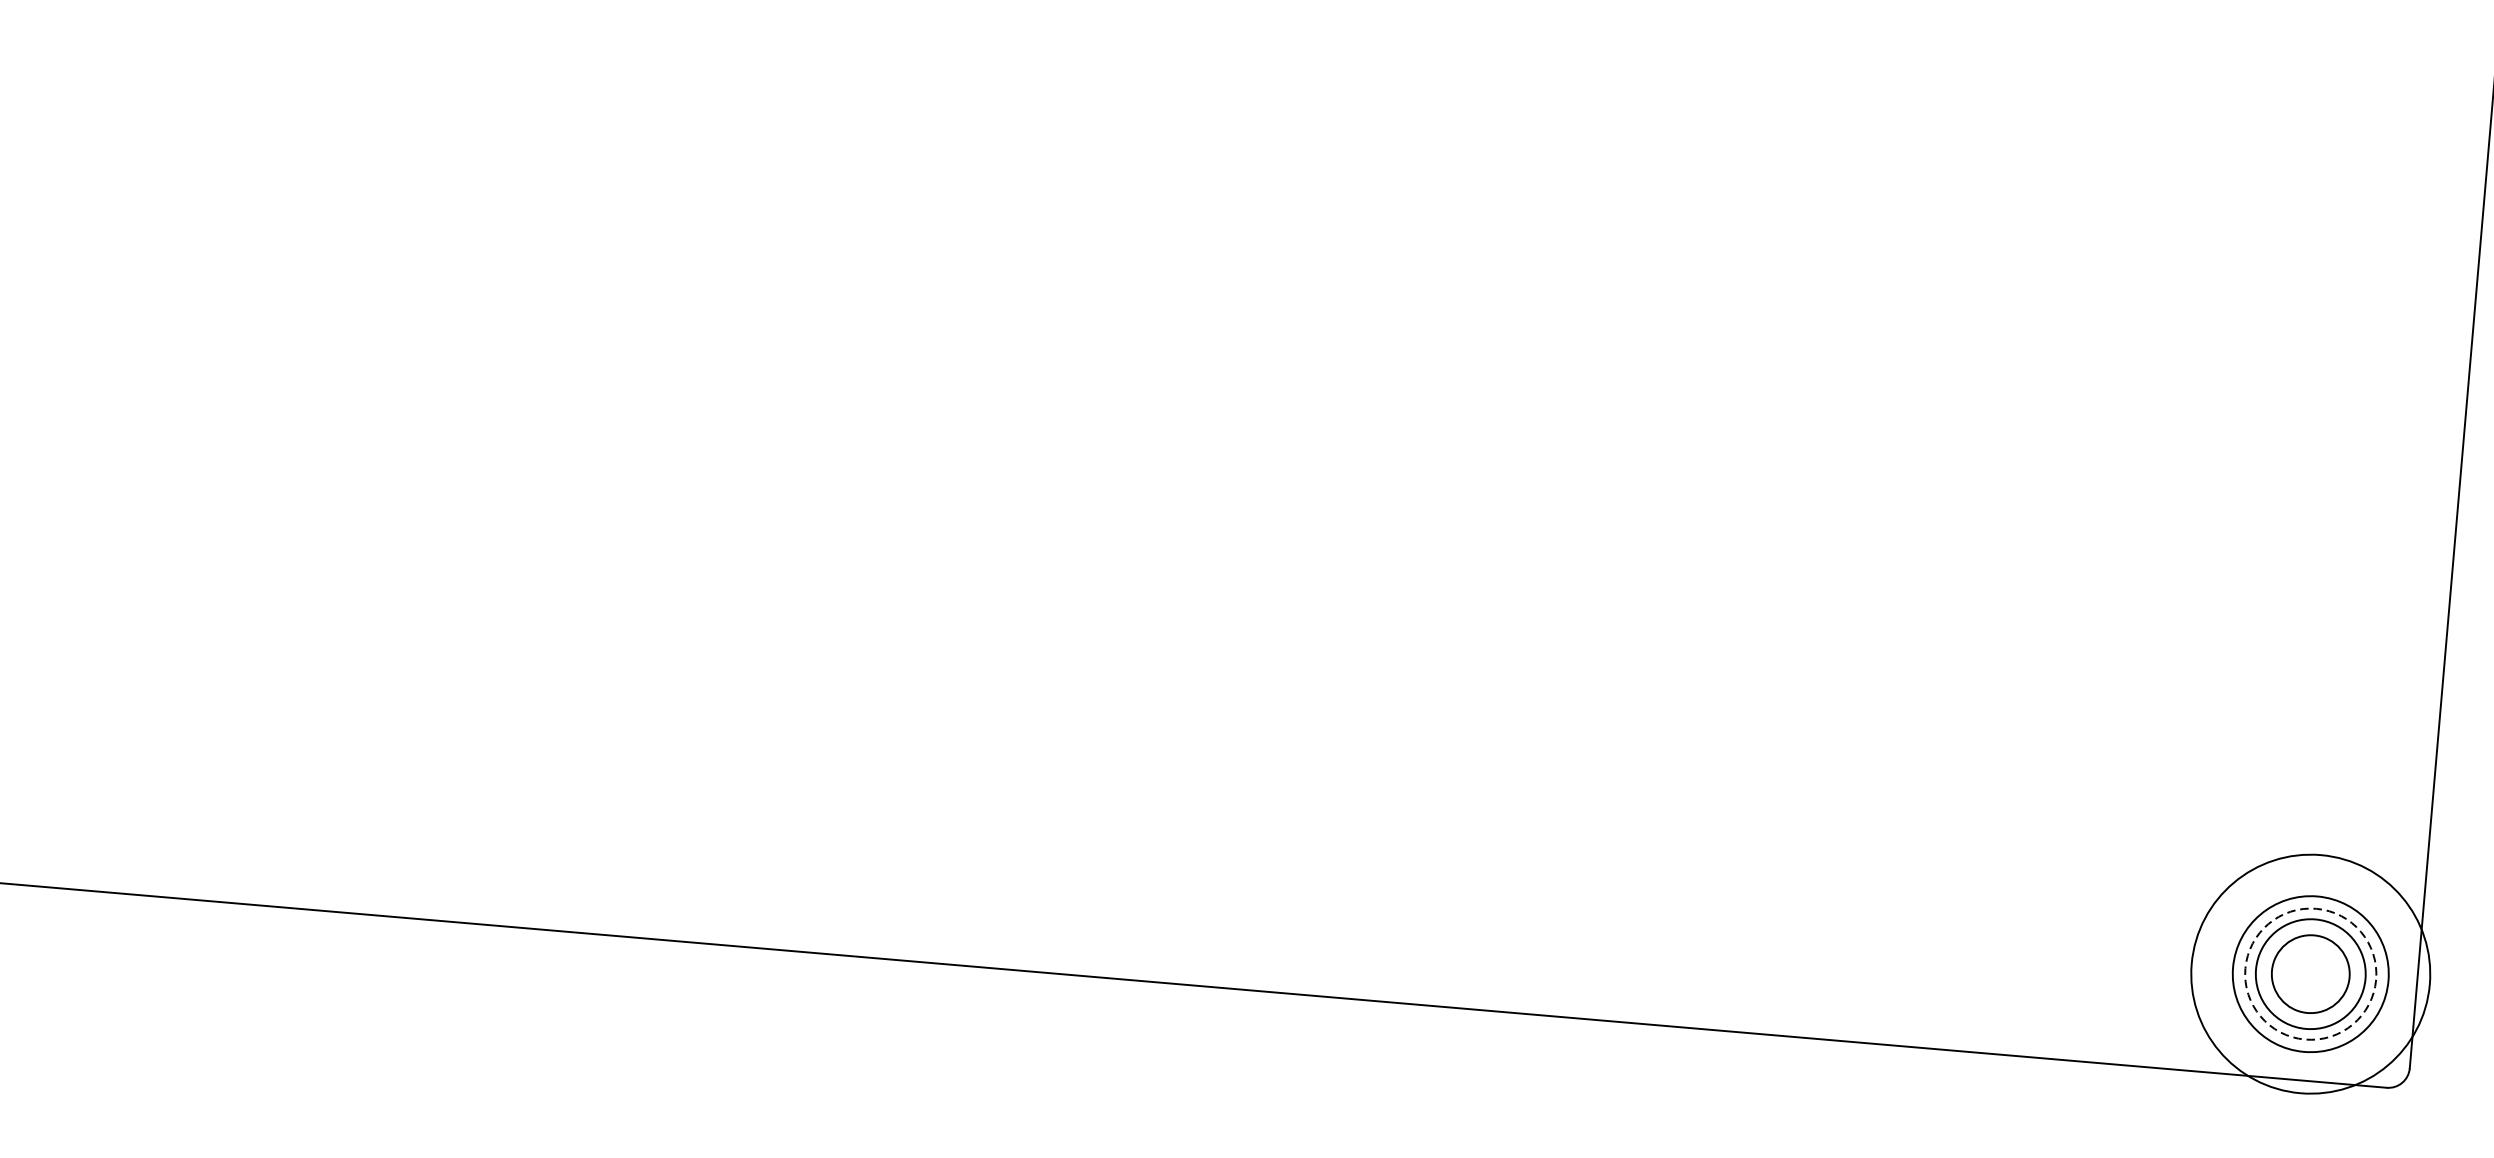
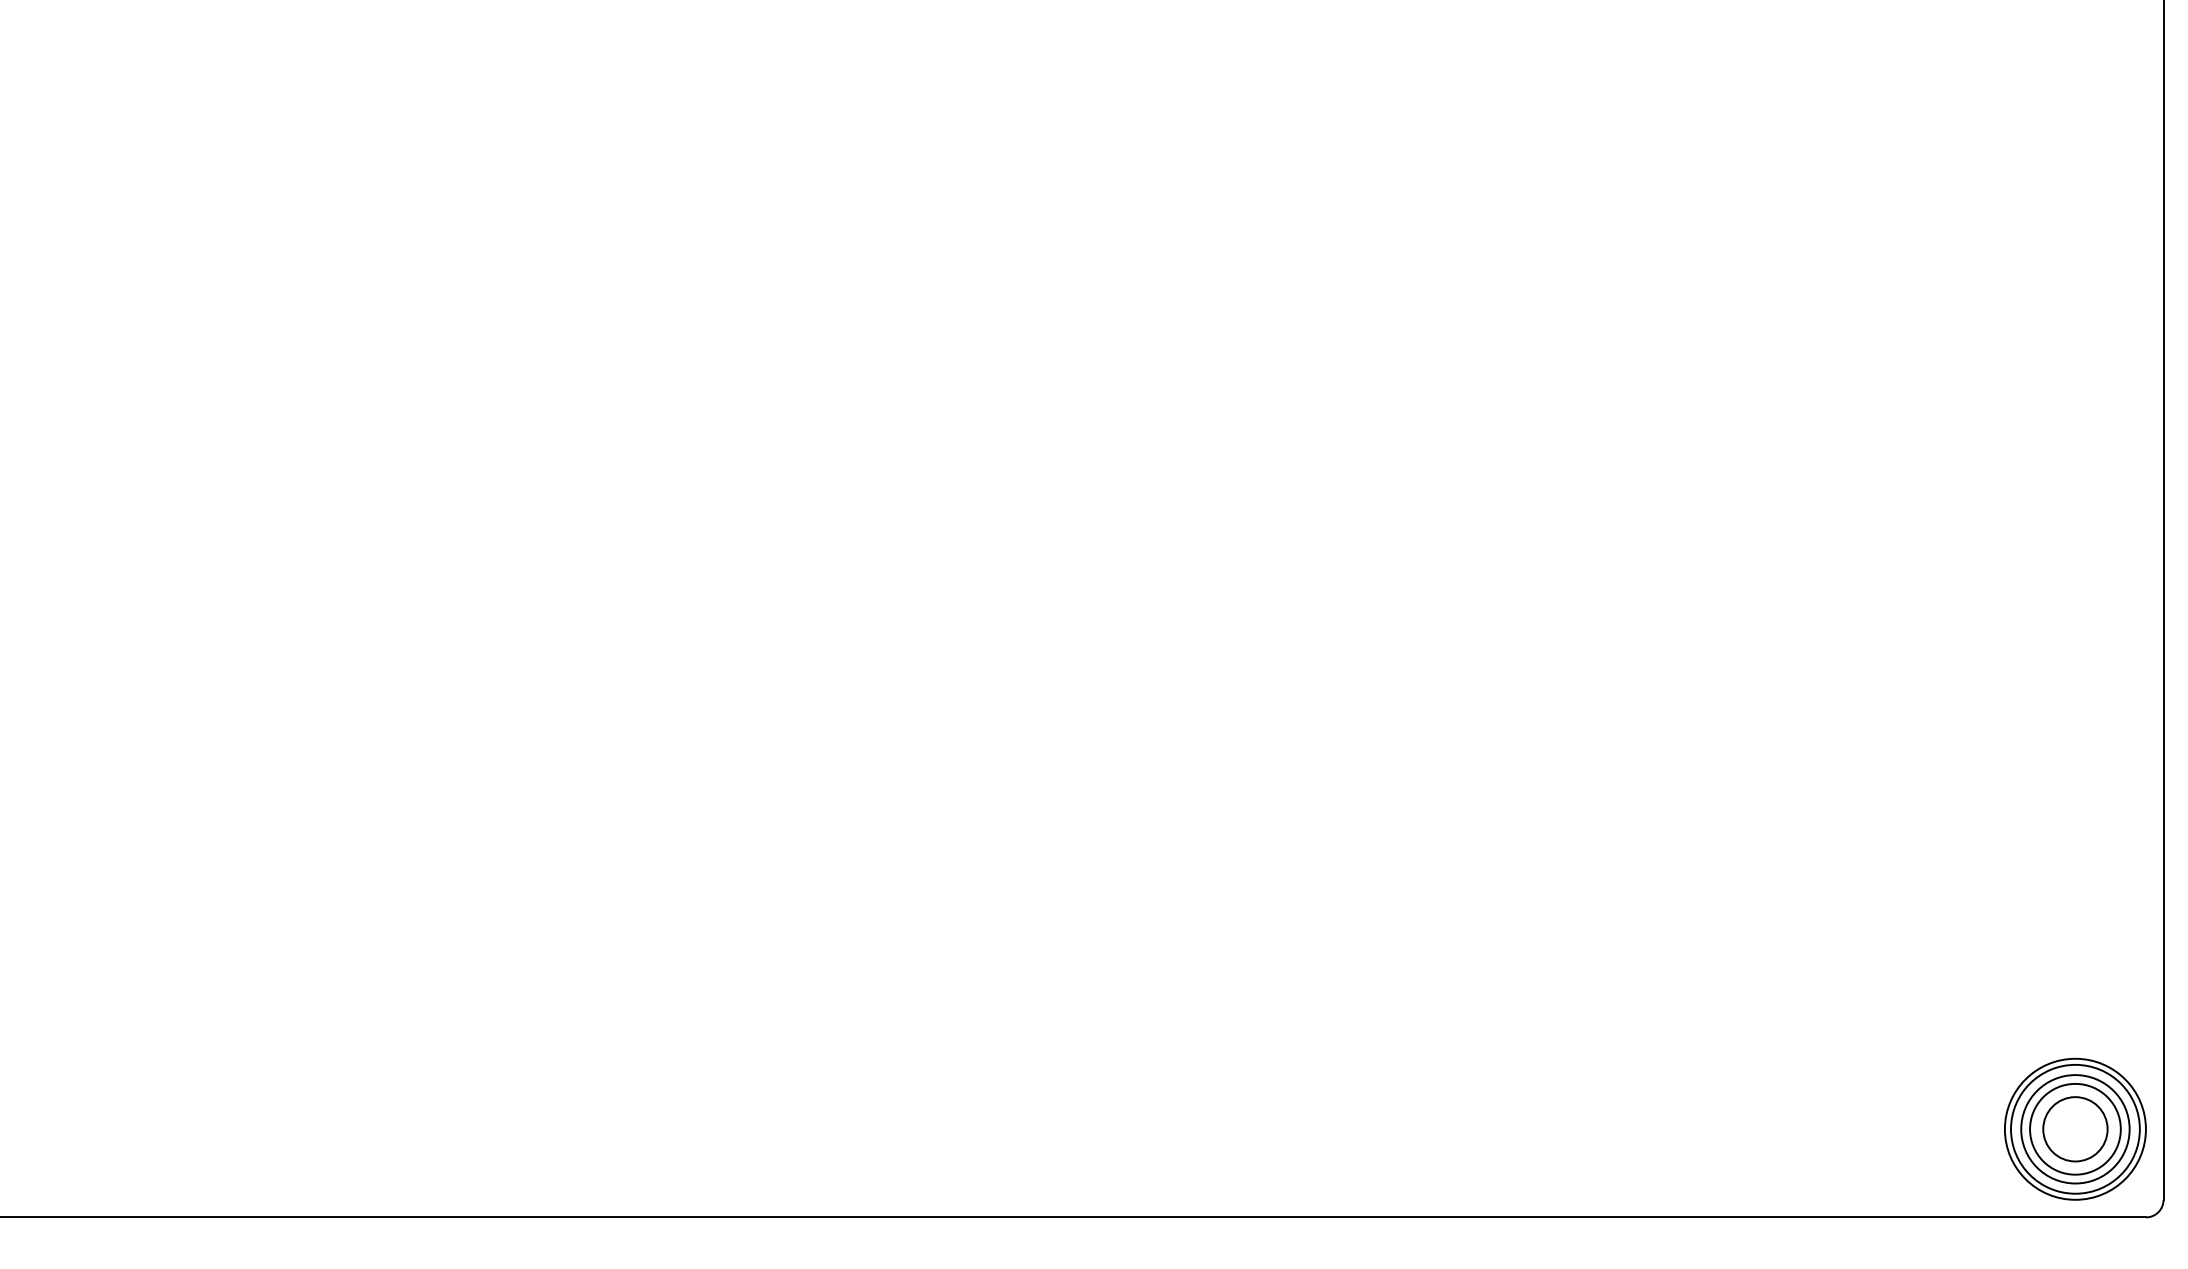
circle: (2309, 973) -> (2074, 1128), size x0.71
circle: (2310, 974) -> (2075, 1129), dashed -> solid

